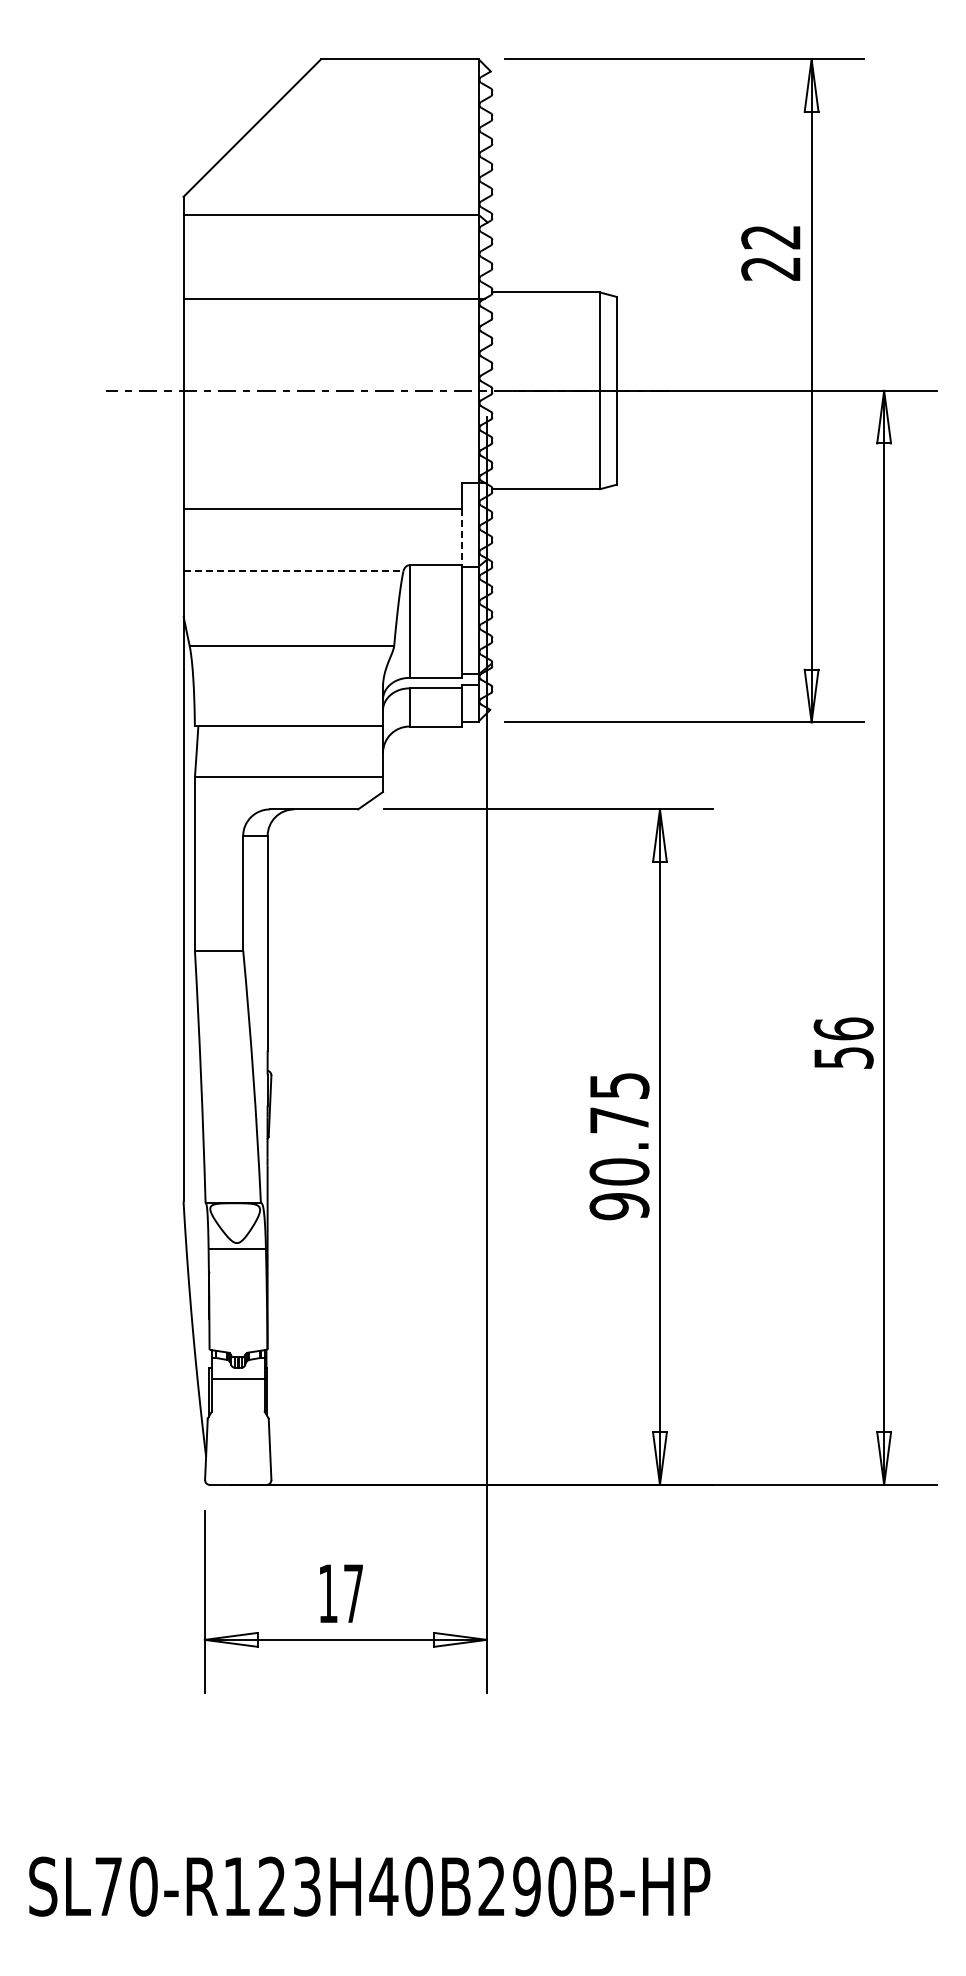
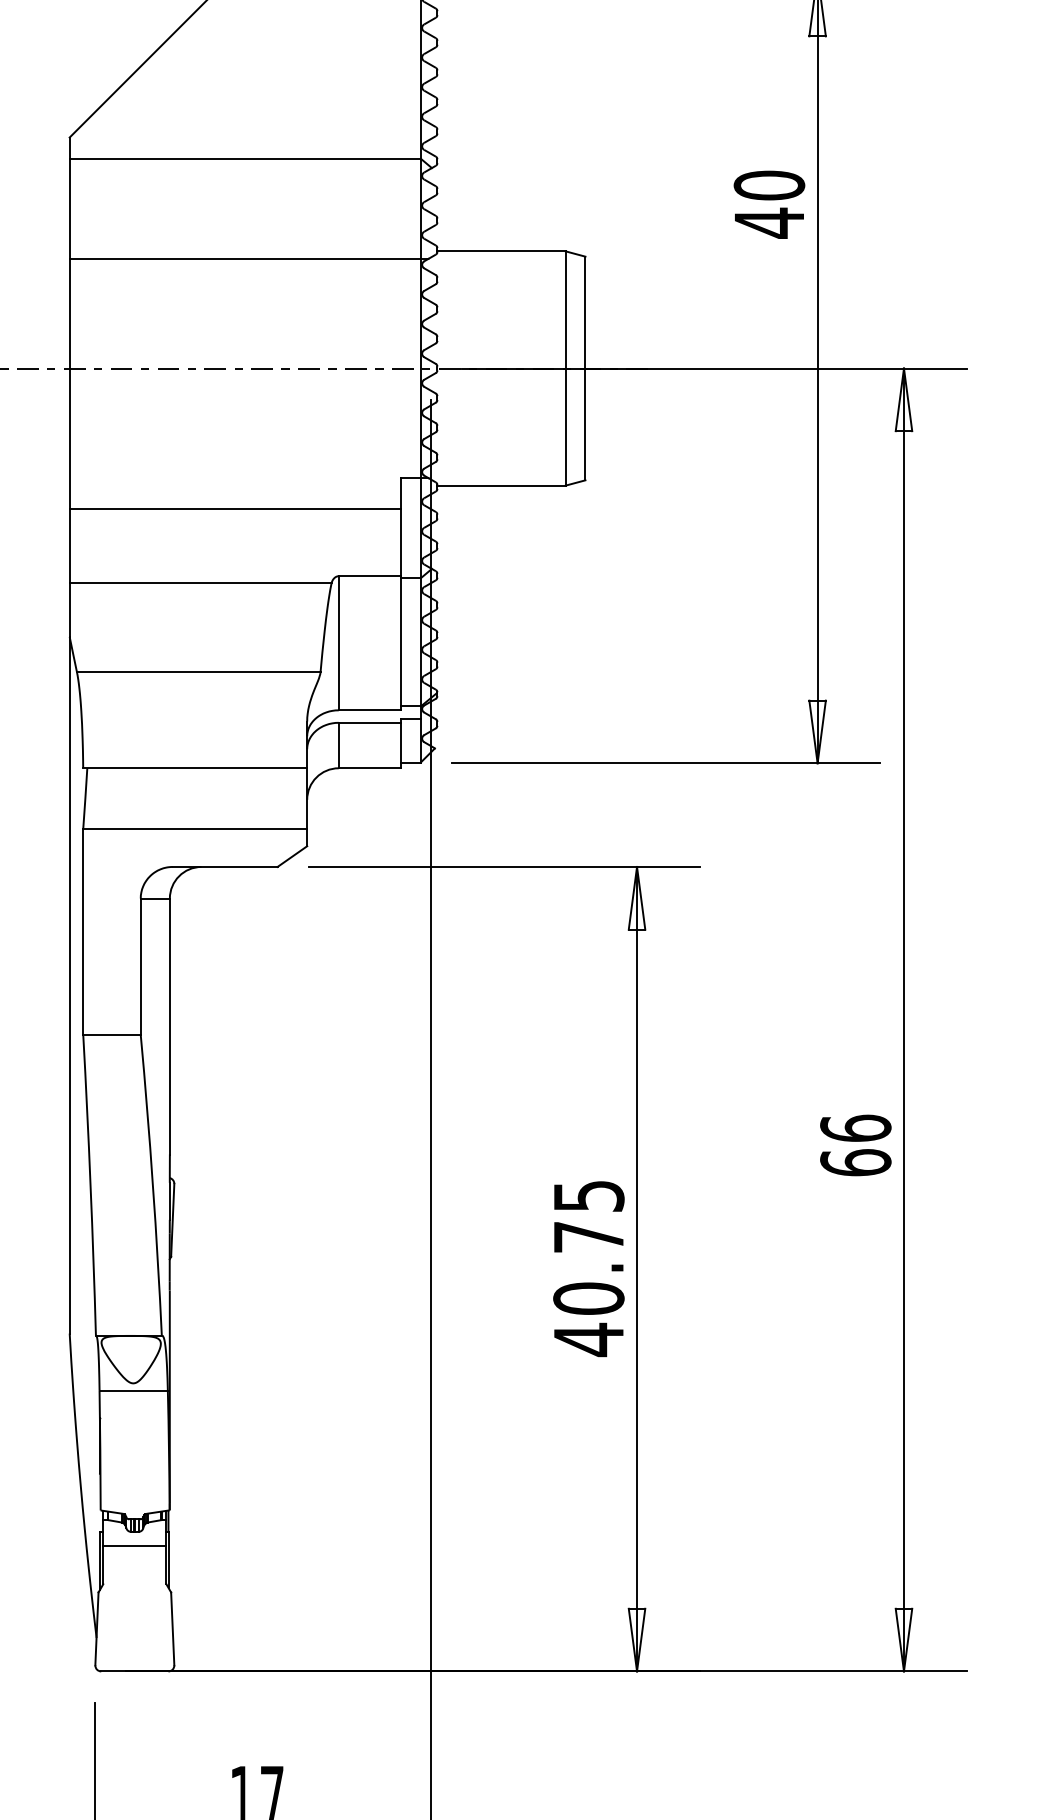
text: (771, 252) -> (769, 203), 22 -> 40
line: (462, 537) -> (401, 543), dashed -> solid
line: (293, 571) -> (200, 583), dashed -> solid
text: (843, 1057) -> (855, 1162), 56 -> 66
text: (619, 1206) -> (588, 1339), 90.75 -> 40.75

